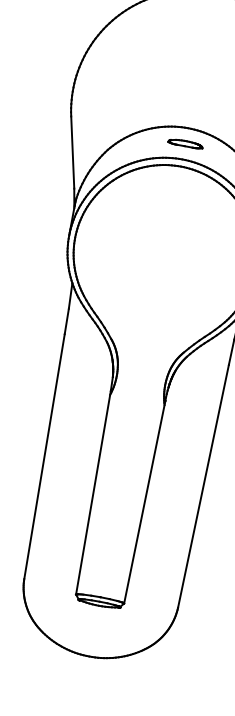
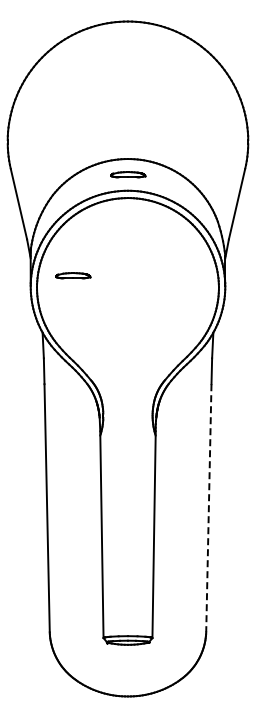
part: (113, 232) -> (73, 275), added
line: (203, 486) -> (208, 508), solid -> dashed

